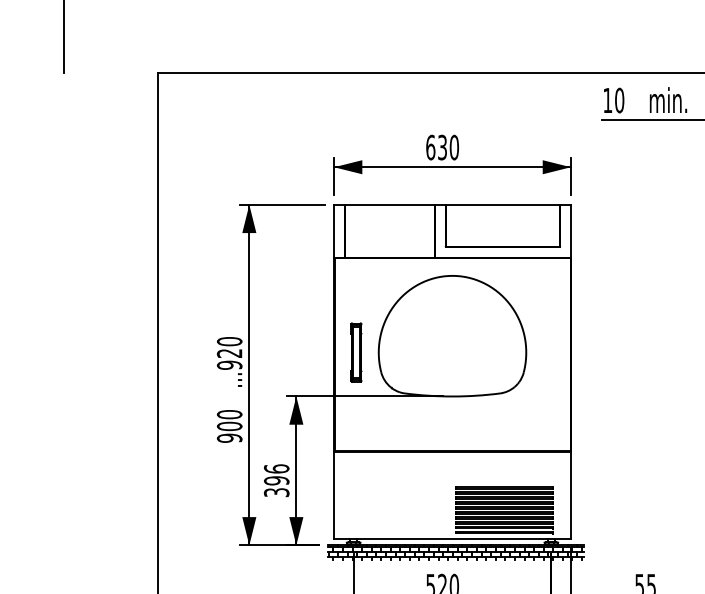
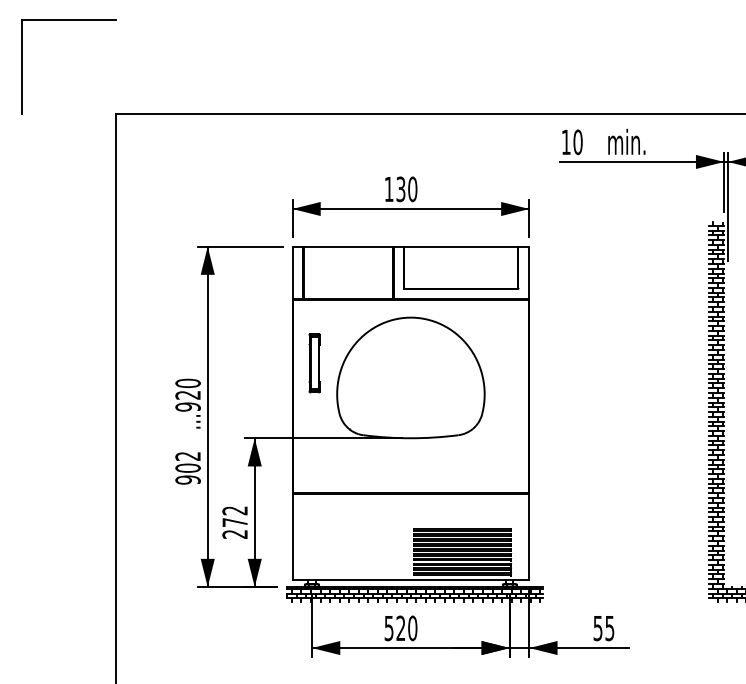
text: (430, 147) -> (388, 189), 630 -> 130
part: (356, 352) -> (314, 363), moved
text: (229, 413) -> (187, 455), 900 -> 902
text: (276, 480) -> (234, 522), 396 -> 272

